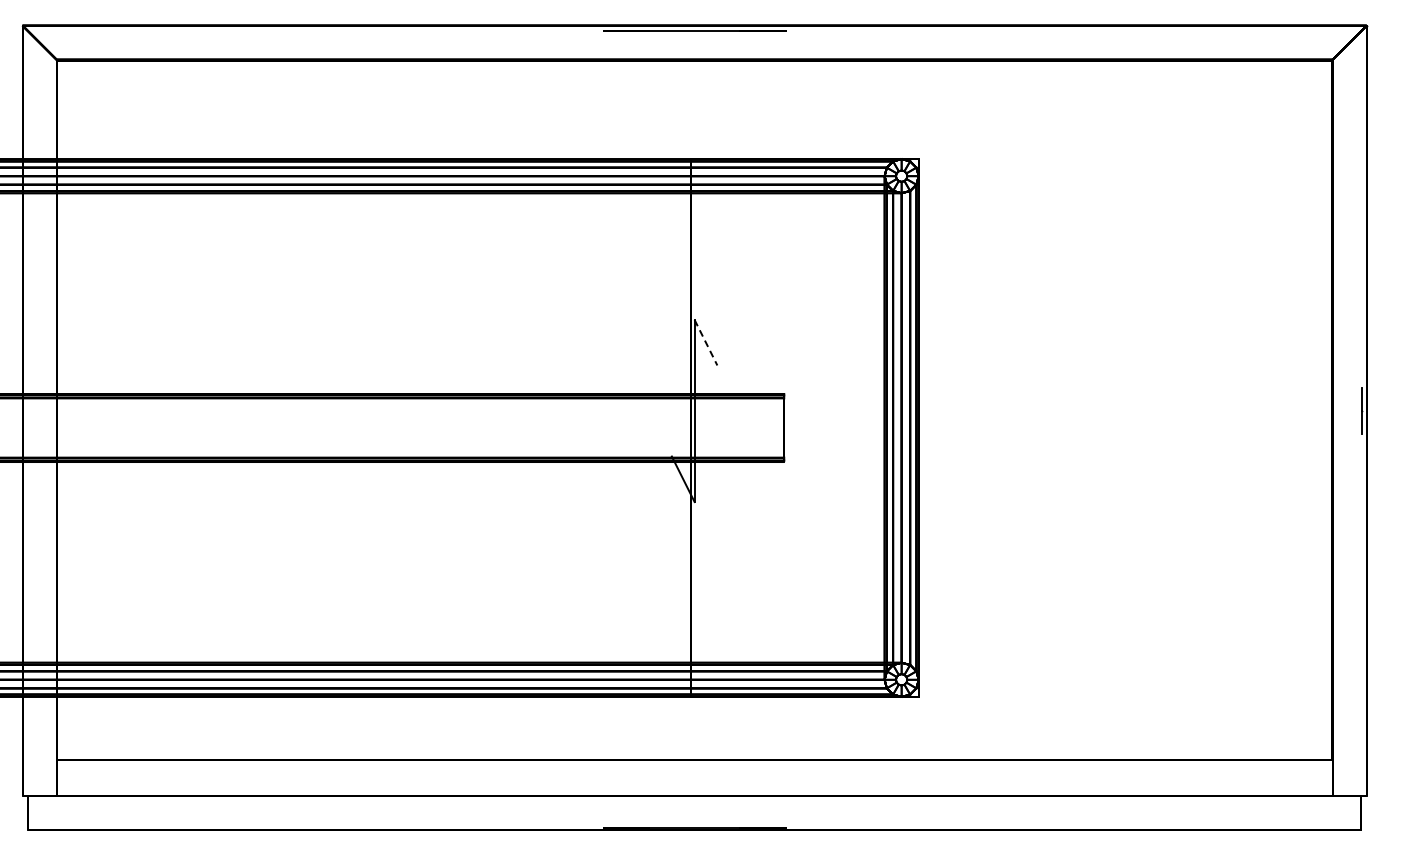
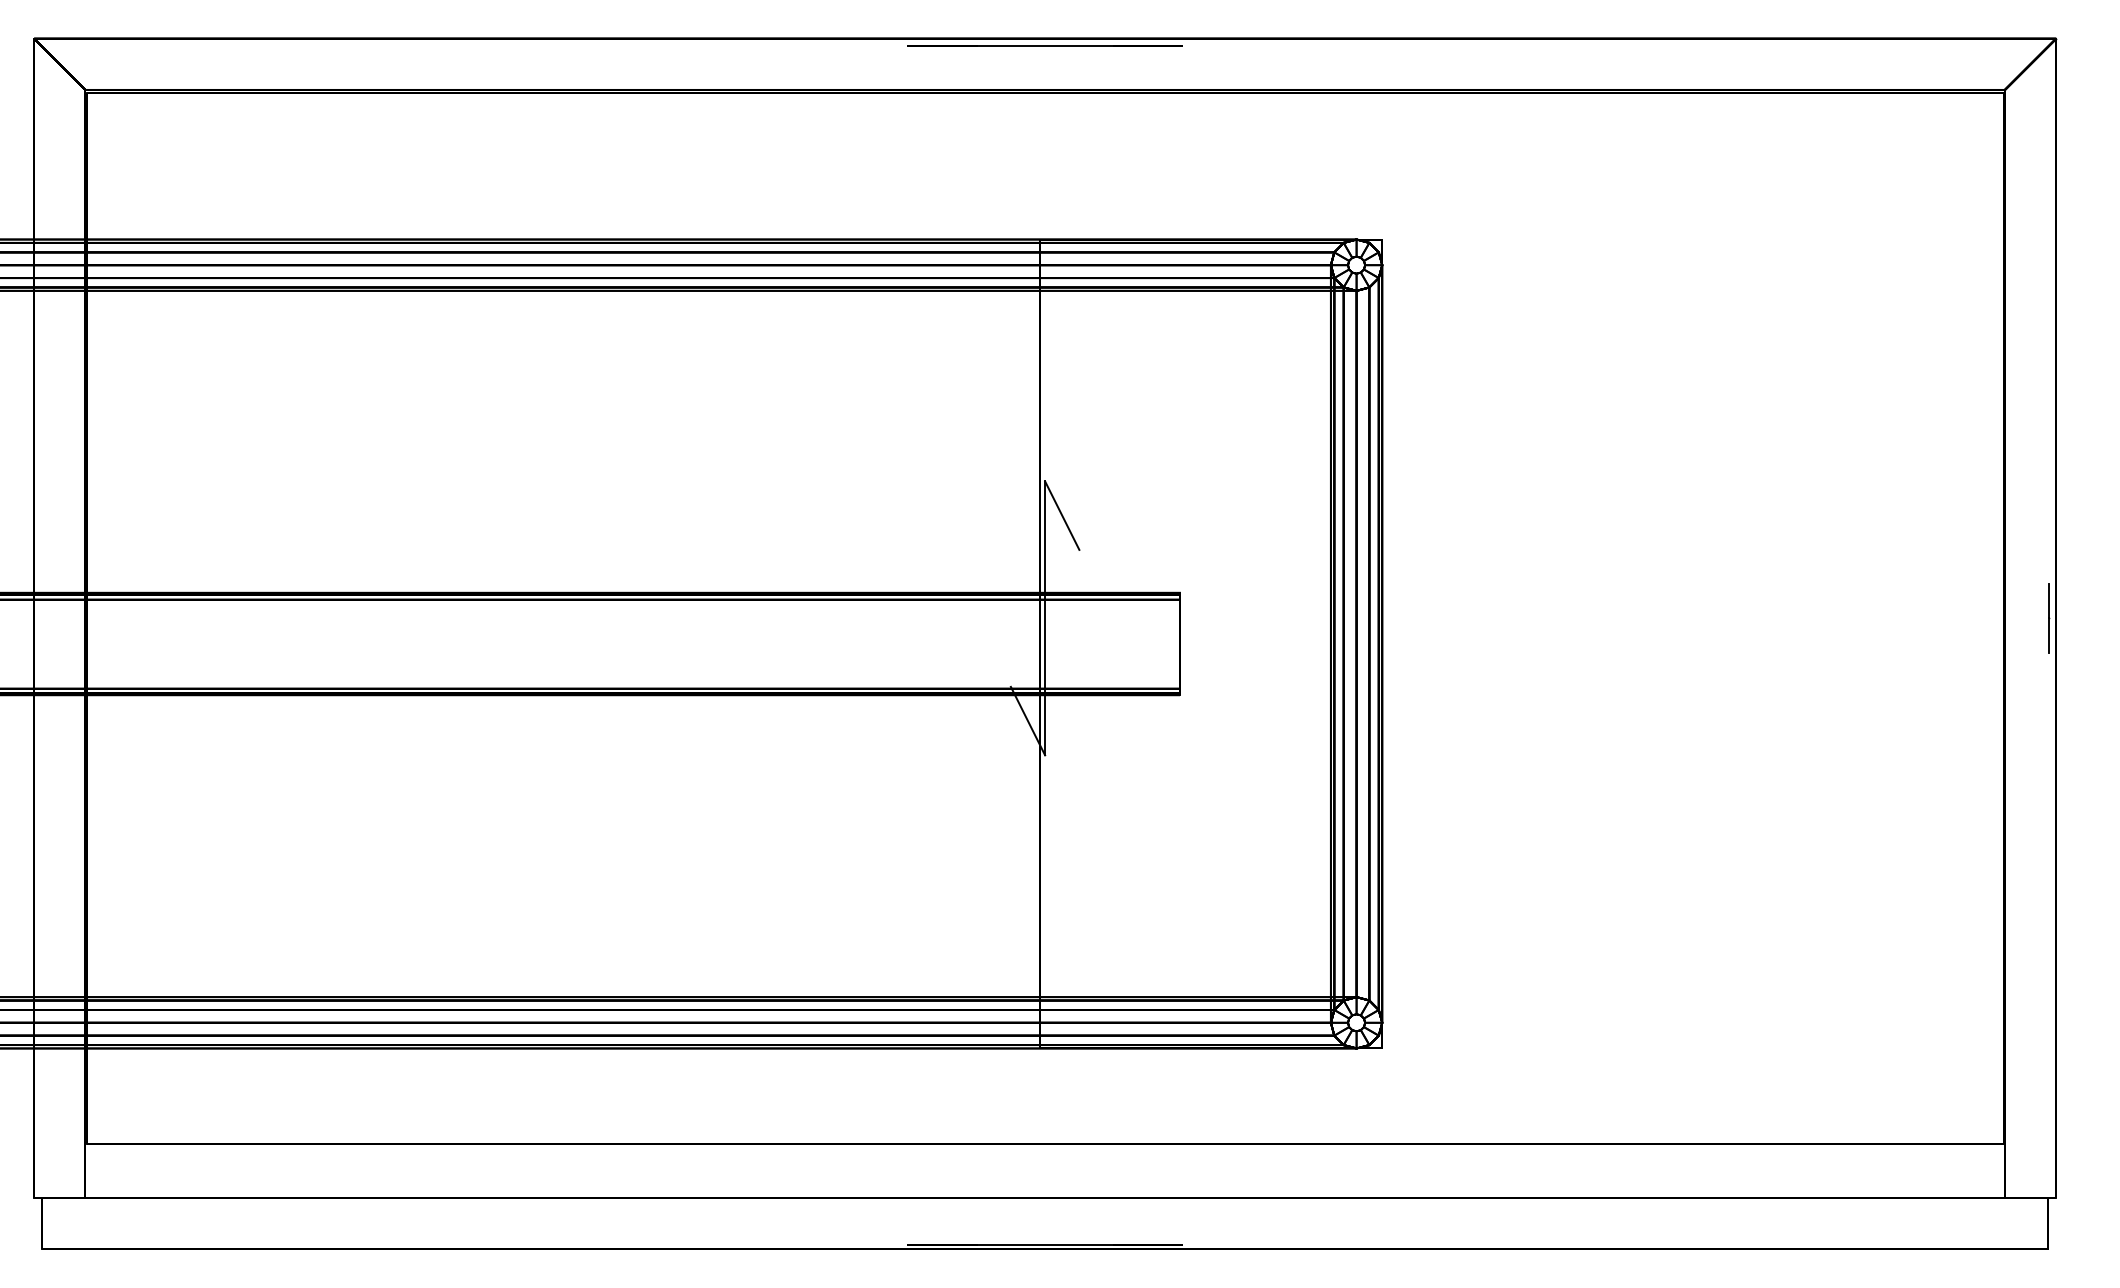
line: (706, 343) -> (1063, 516), dashed -> solid

